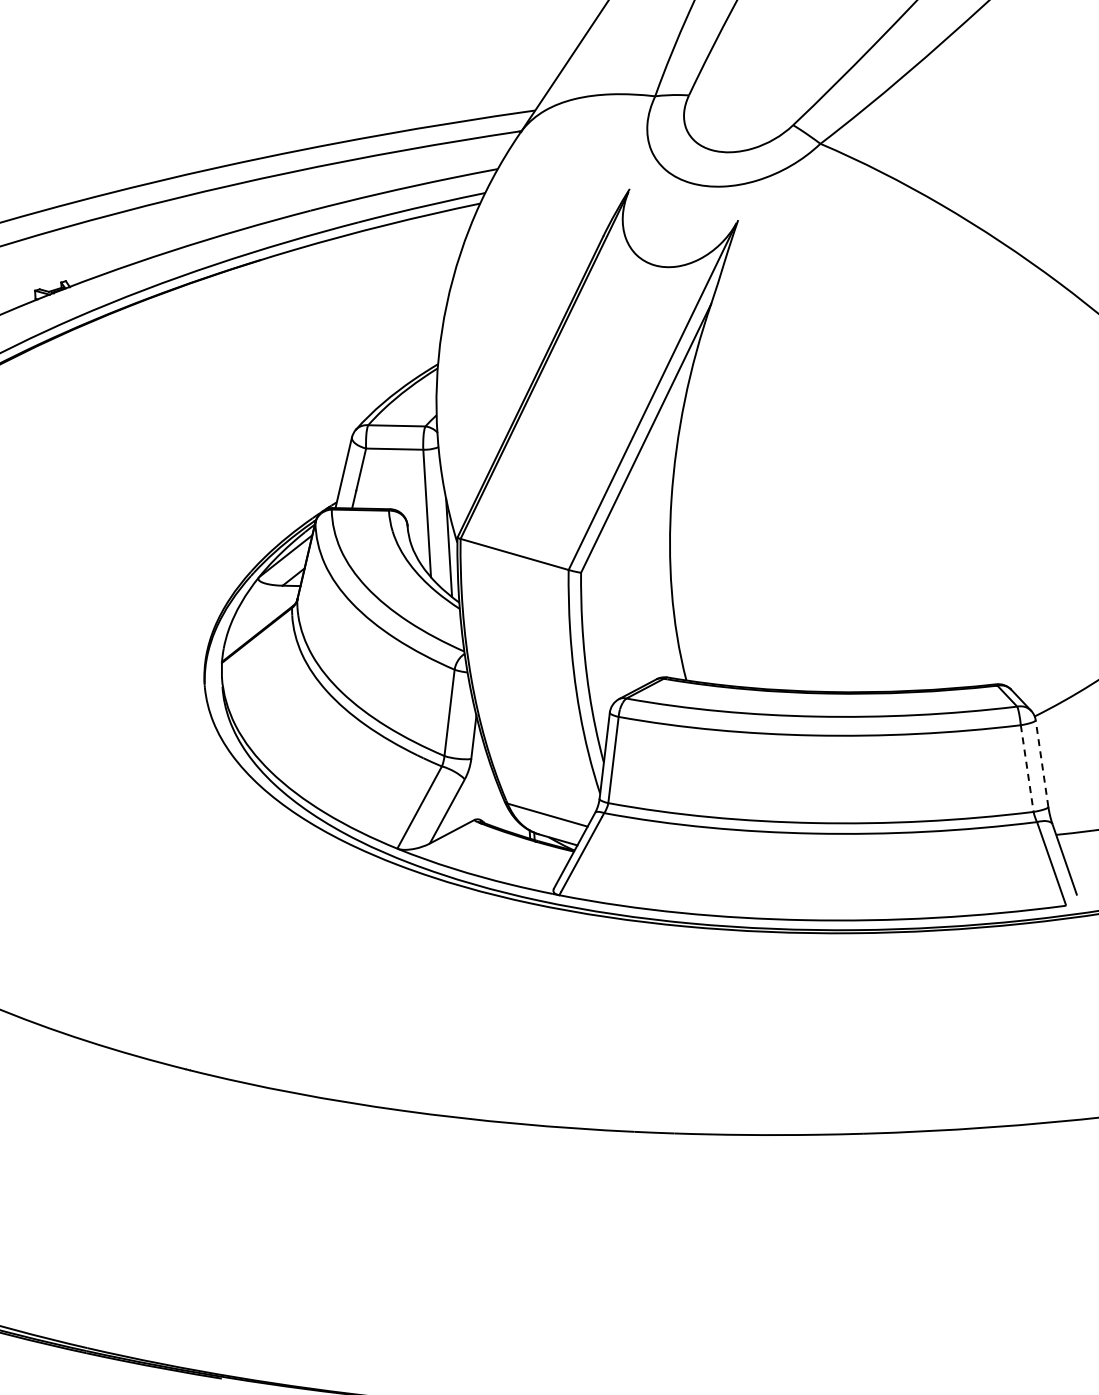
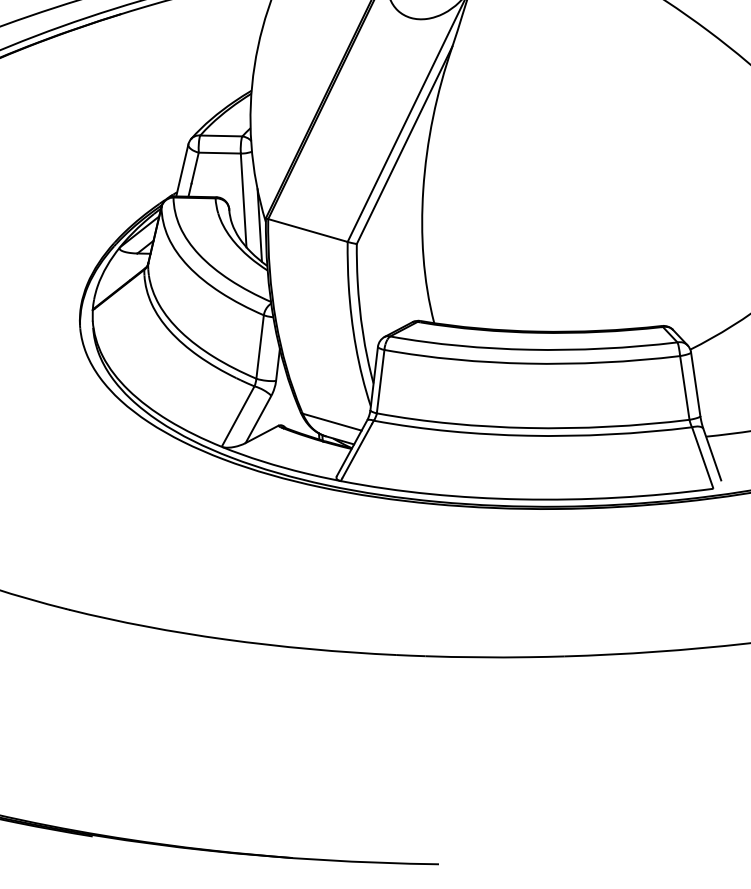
line: (1042, 763) -> (696, 384), dashed -> solid
line: (1027, 768) -> (685, 387), dashed -> solid

